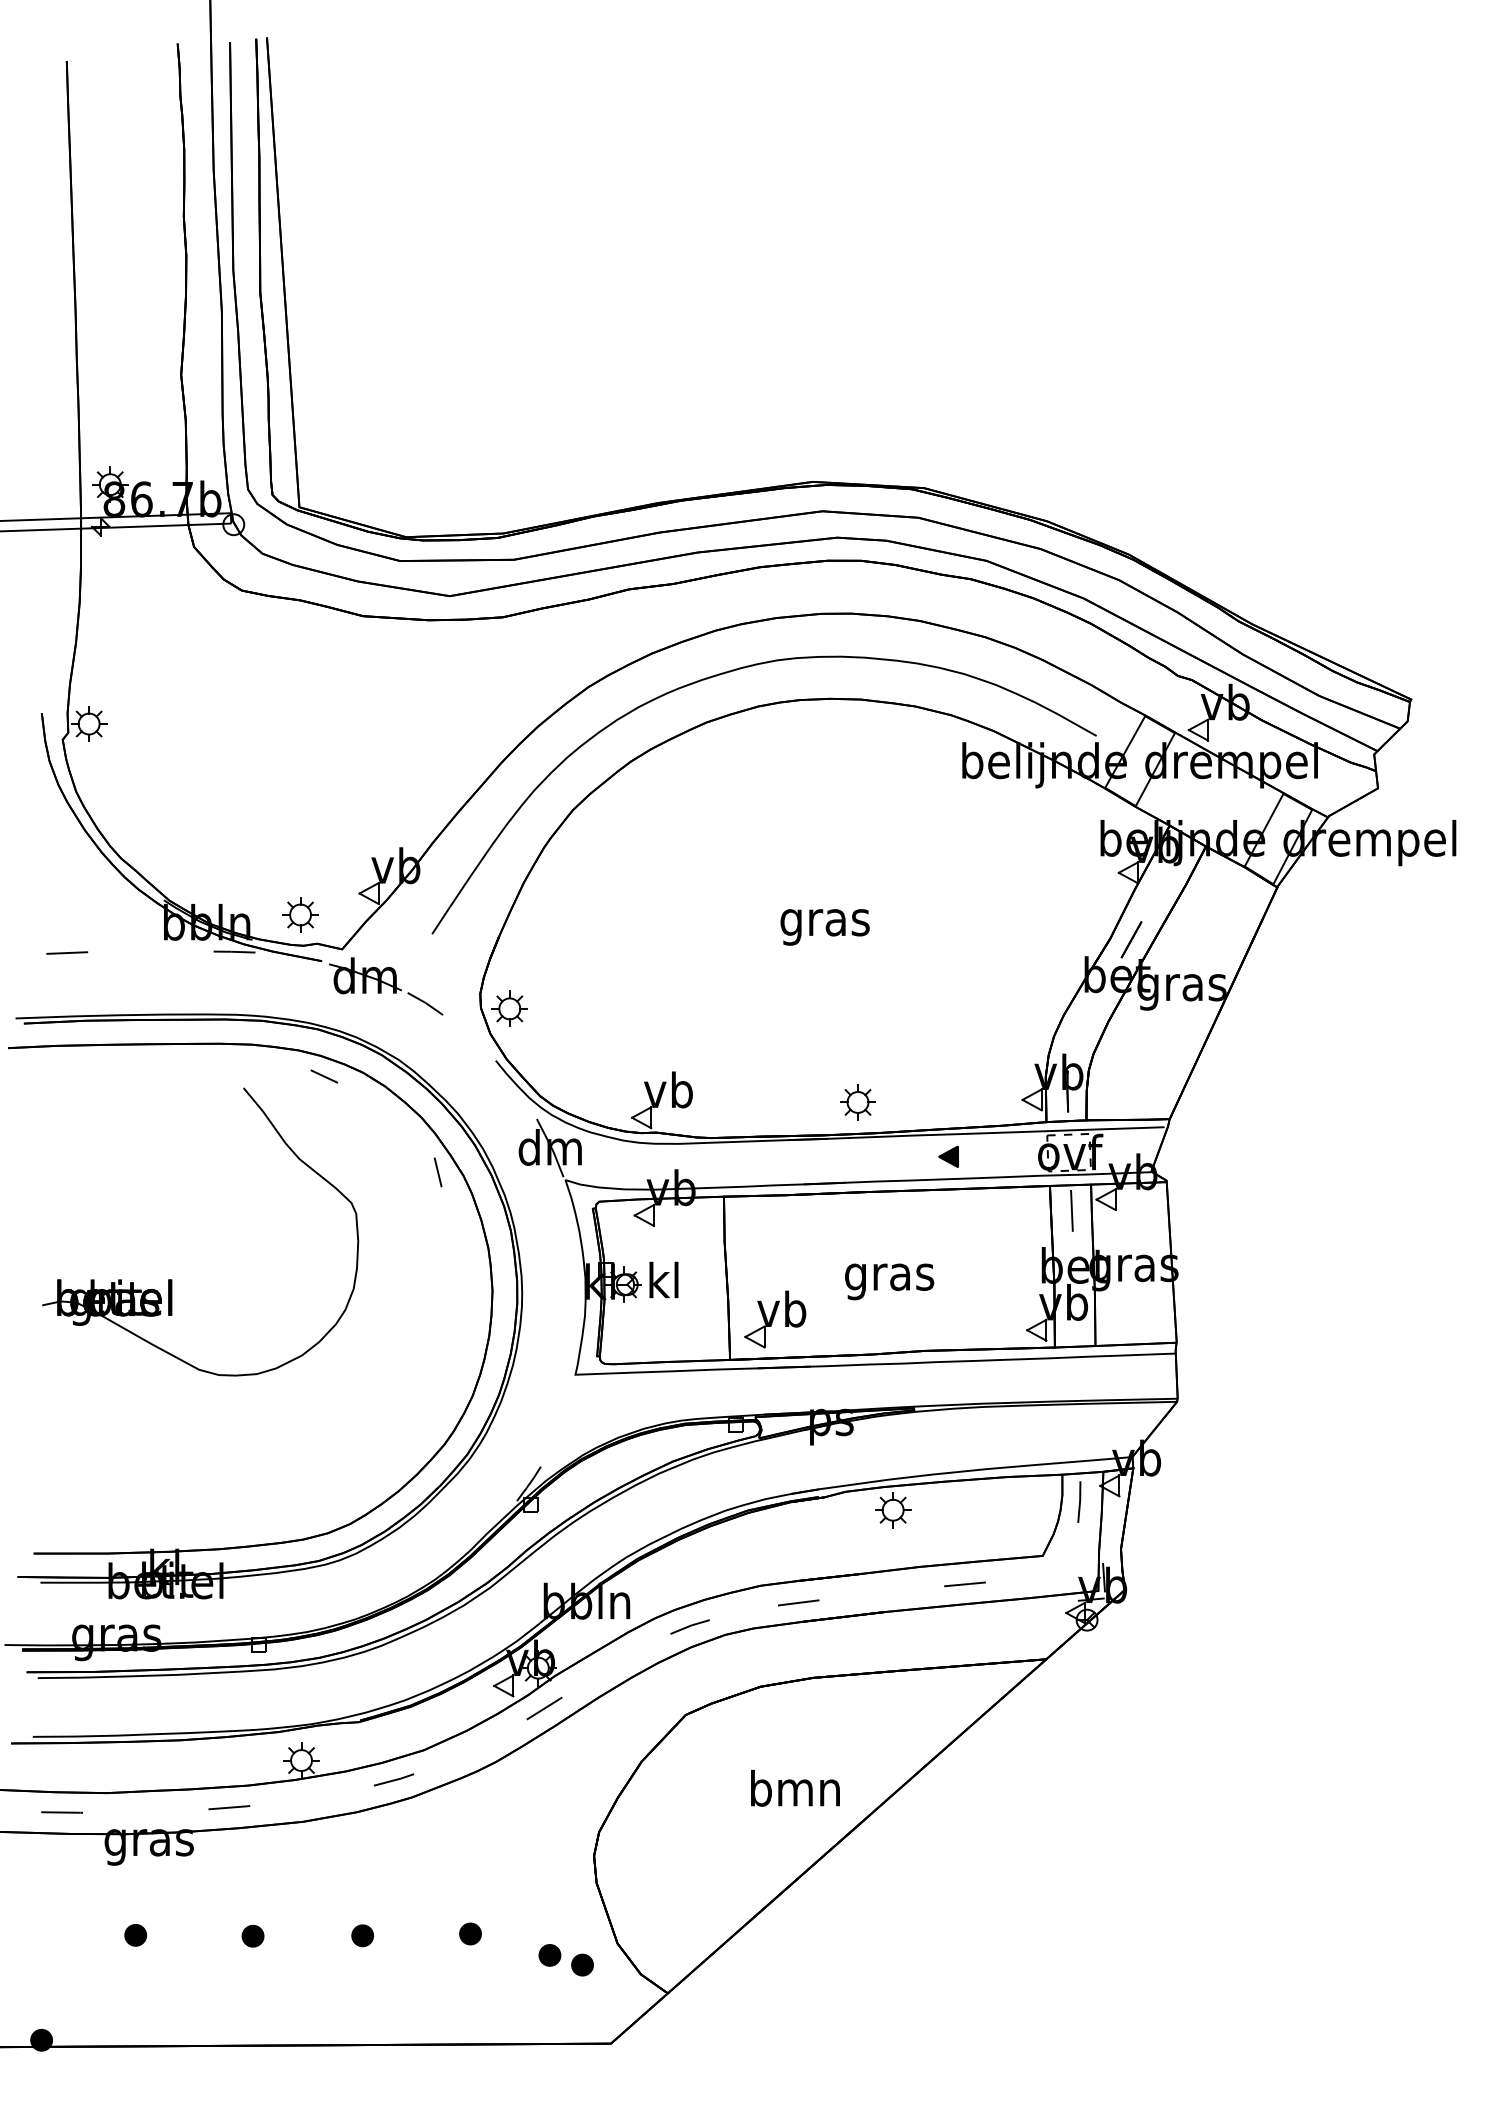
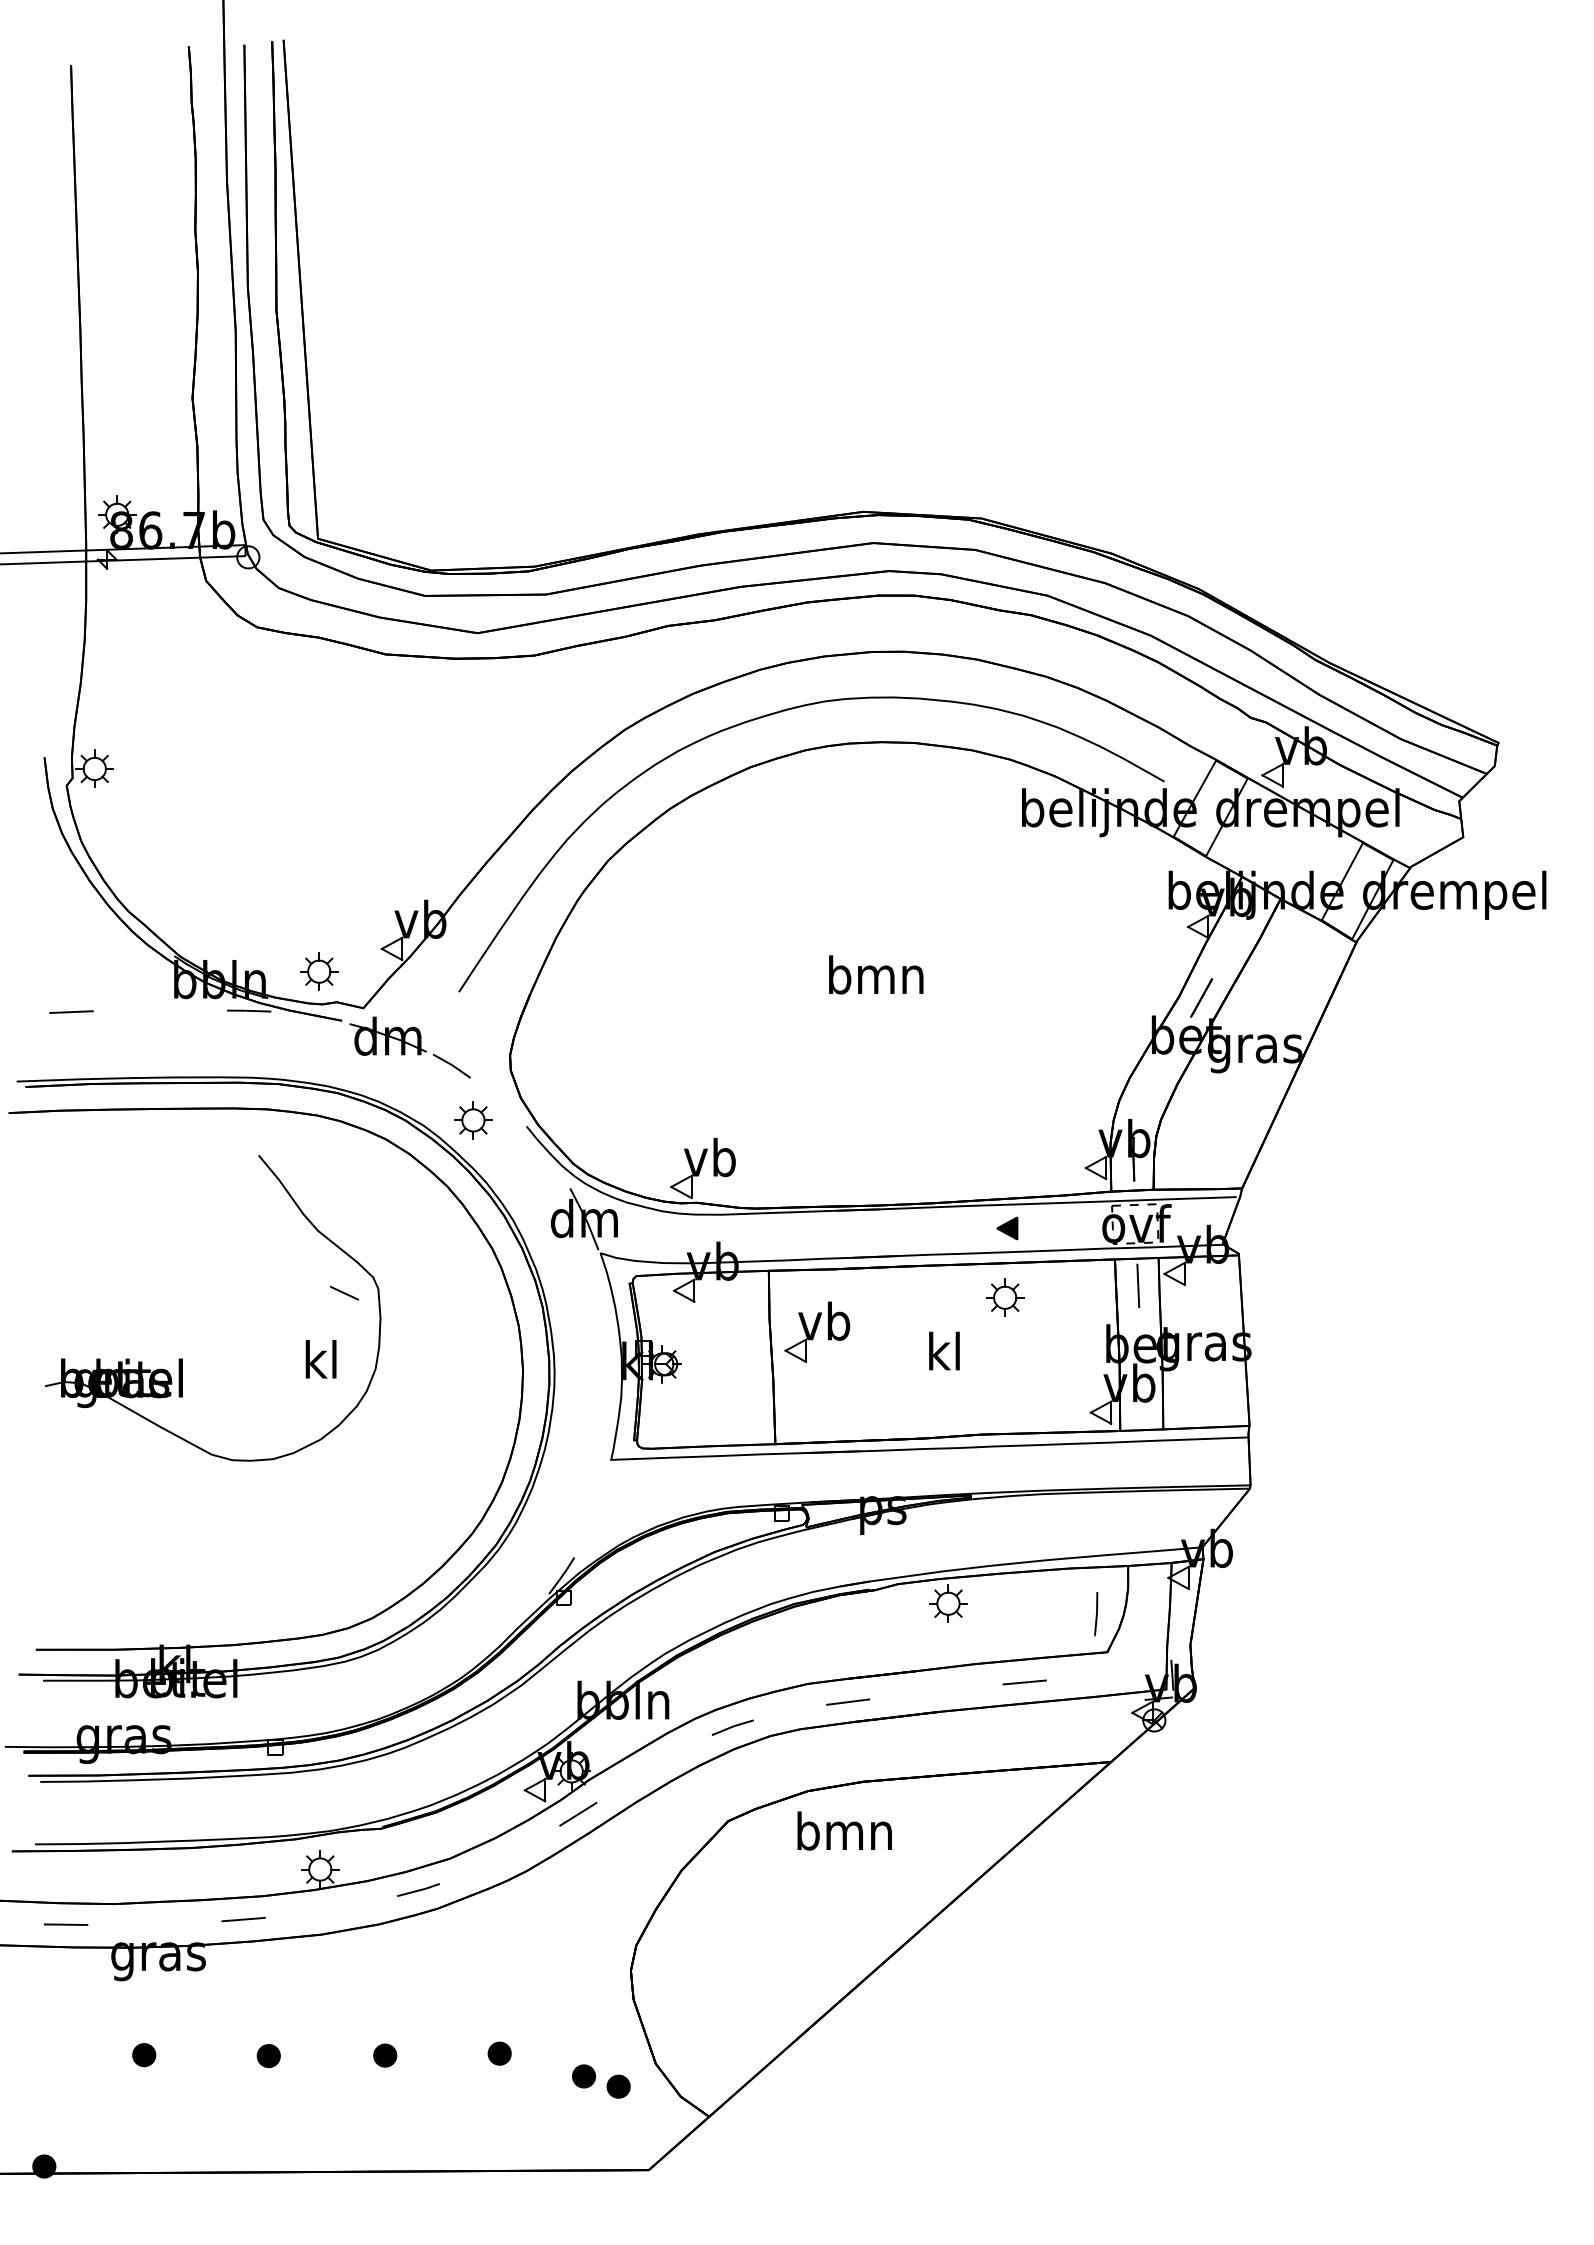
text: (825, 922) -> (876, 979), gras -> bmn
part: (509, 1008) -> (473, 1120), moved
line: (324, 1075) -> (344, 1292), moved
part: (858, 1102) -> (1005, 1297), moved
line: (437, 1171) -> (464, 1244), removed
text: (889, 1276) -> (944, 1355), gras -> kl
text: (663, 1280) -> (320, 1359), moved
part: (775, 1318) -> (817, 1331), moved
line: (1079, 1502) -> (1096, 1614), moved
text: (795, 1787) -> (844, 1830), moved

